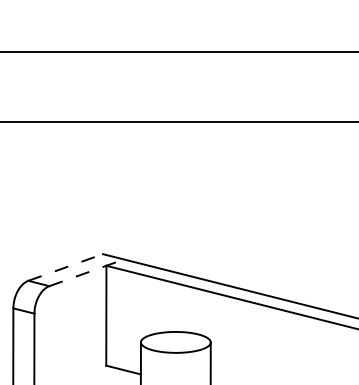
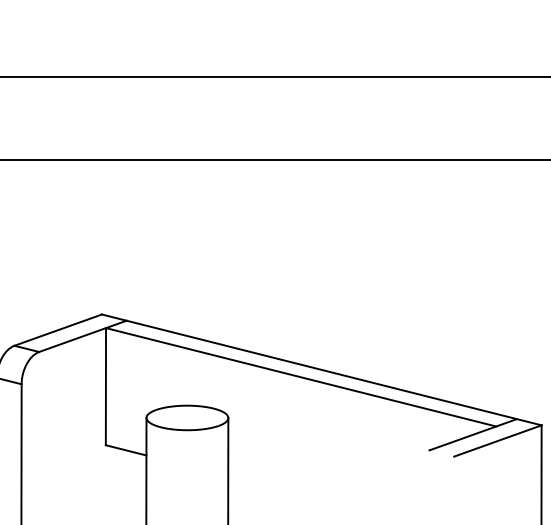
line: (65, 266) -> (58, 329), dashed -> solid
line: (87, 272) -> (83, 336), dashed -> solid

